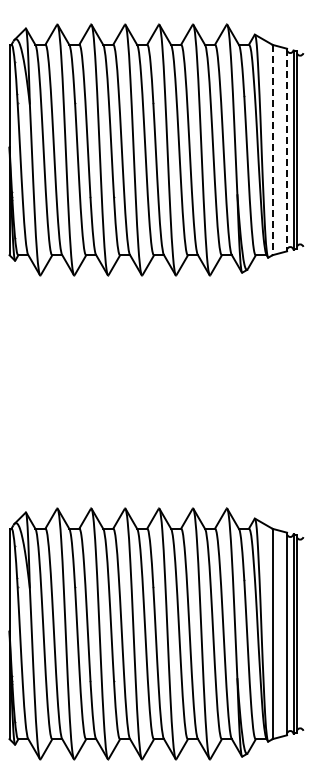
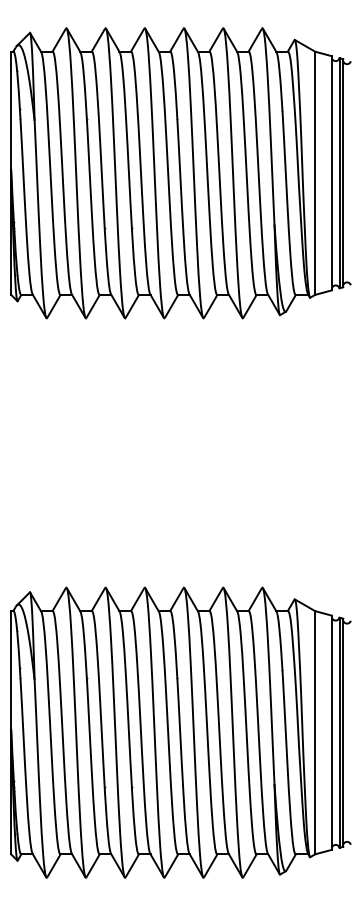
line: (272, 150) -> (315, 173), dashed -> solid
line: (287, 150) -> (332, 173), dashed -> solid

